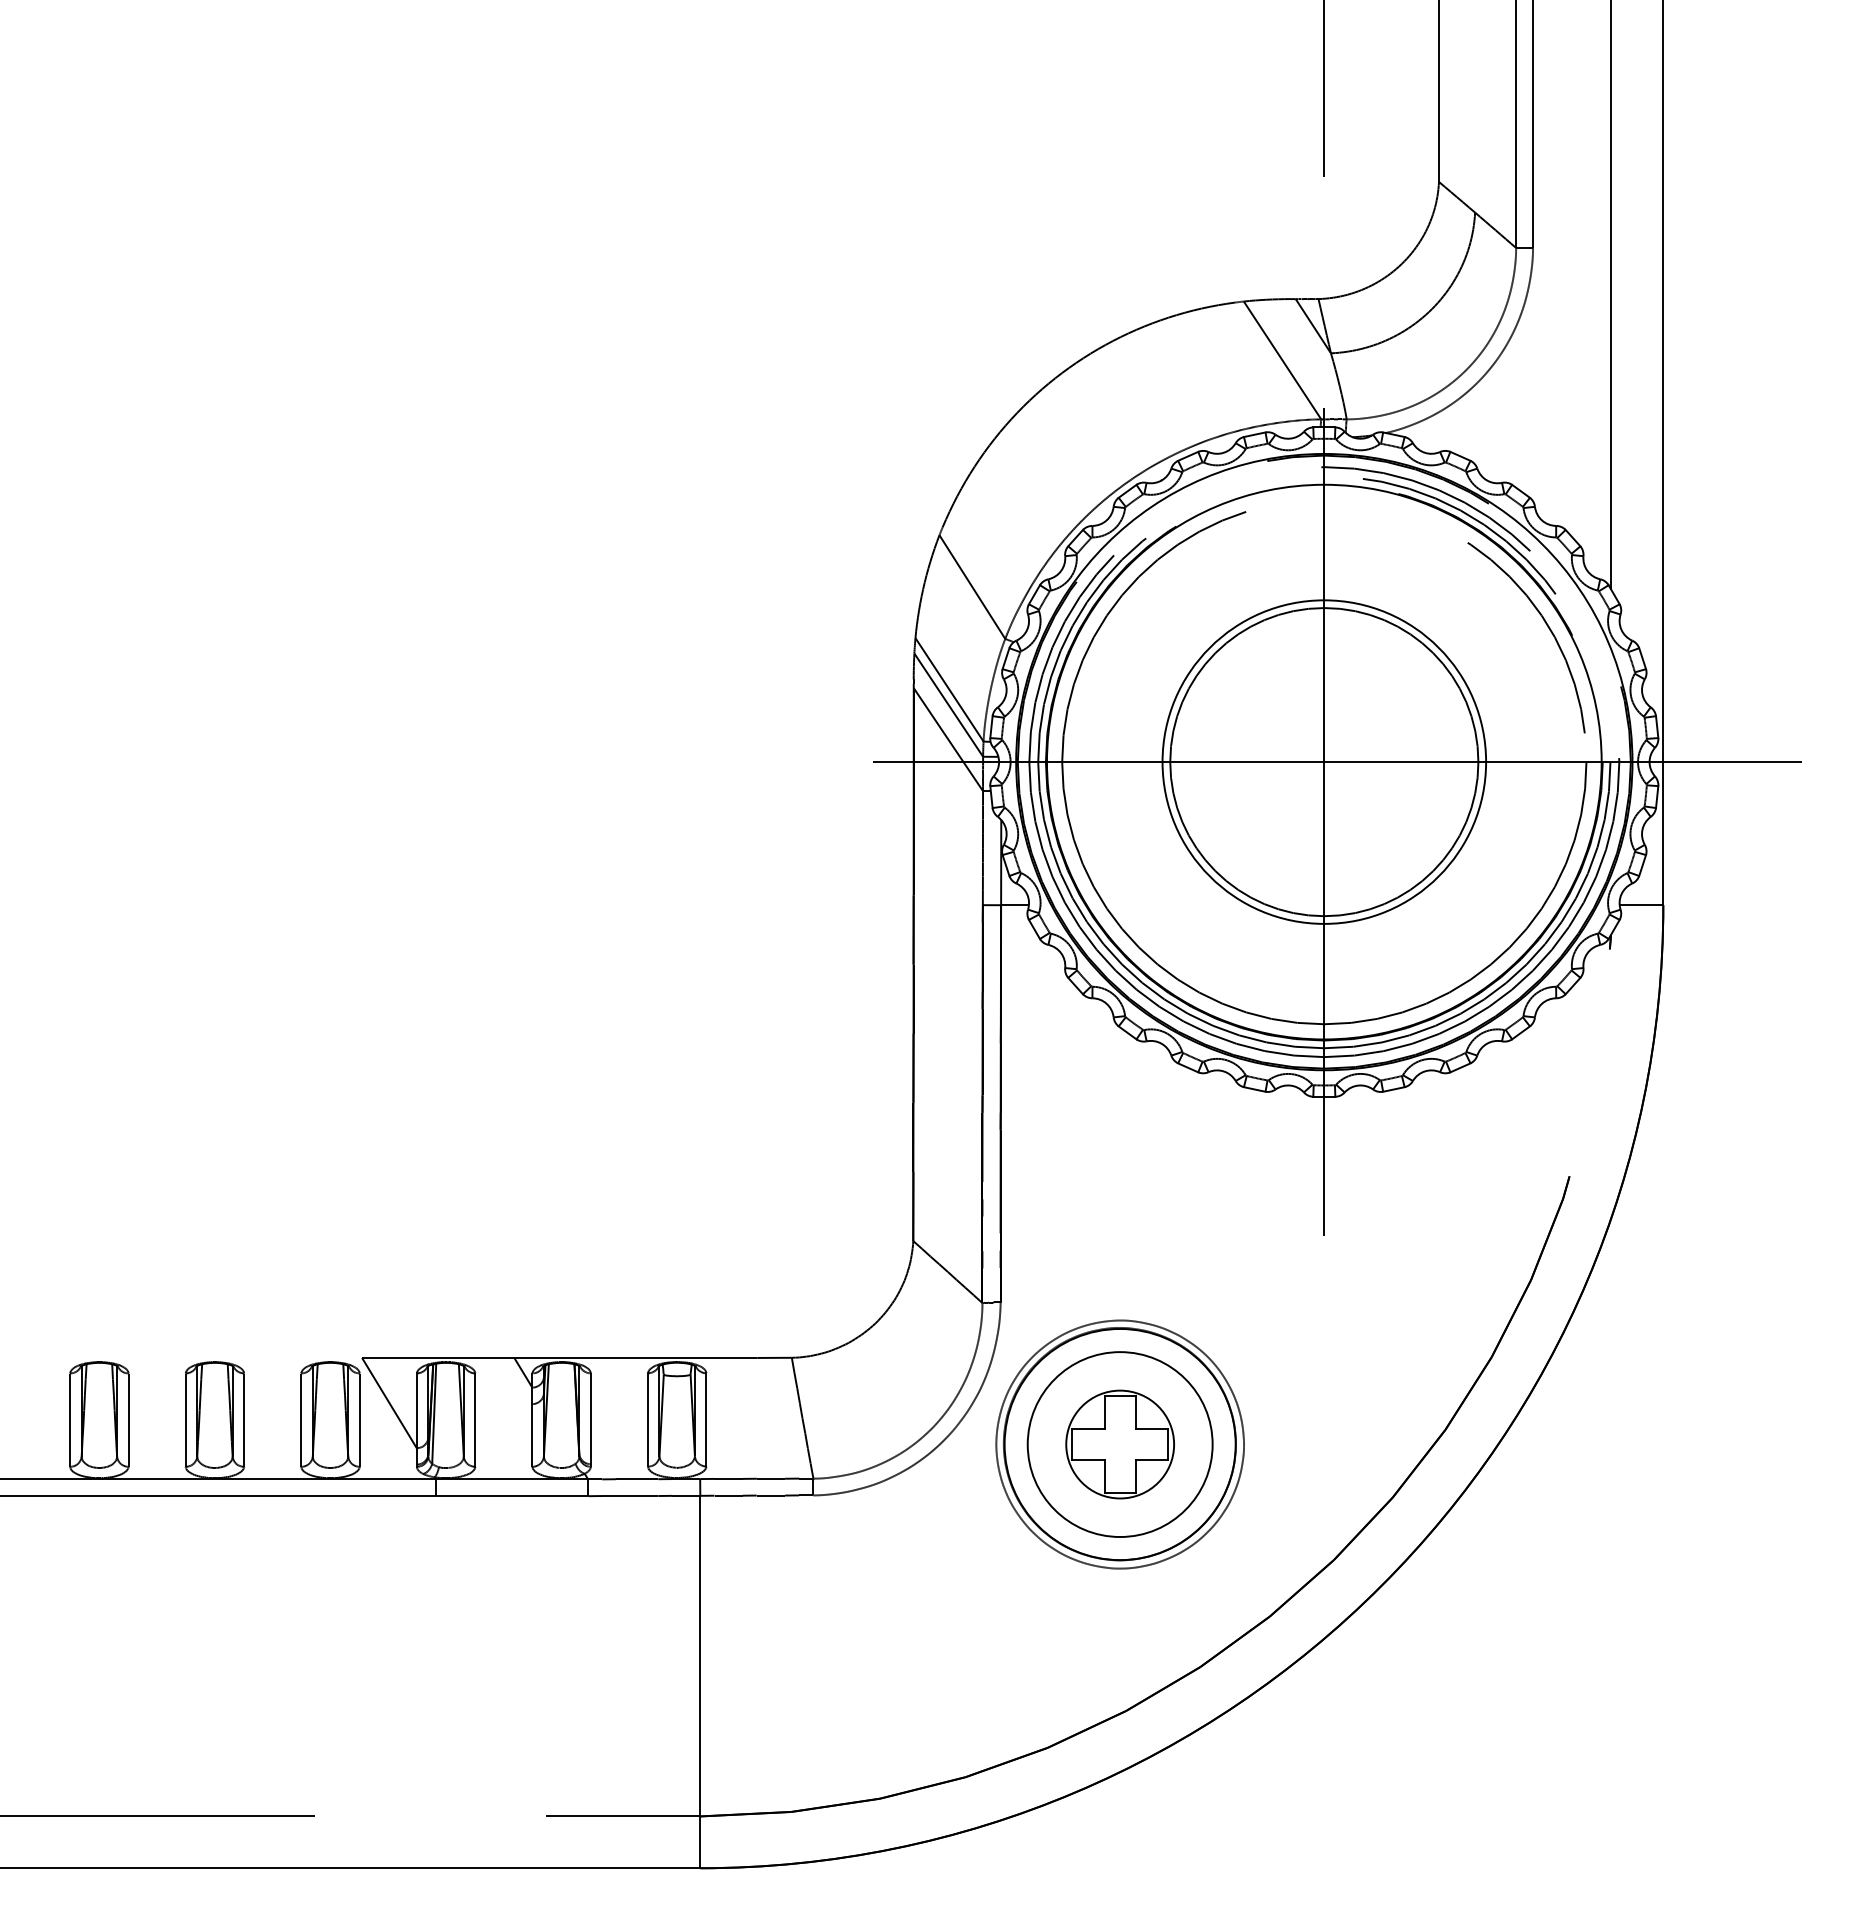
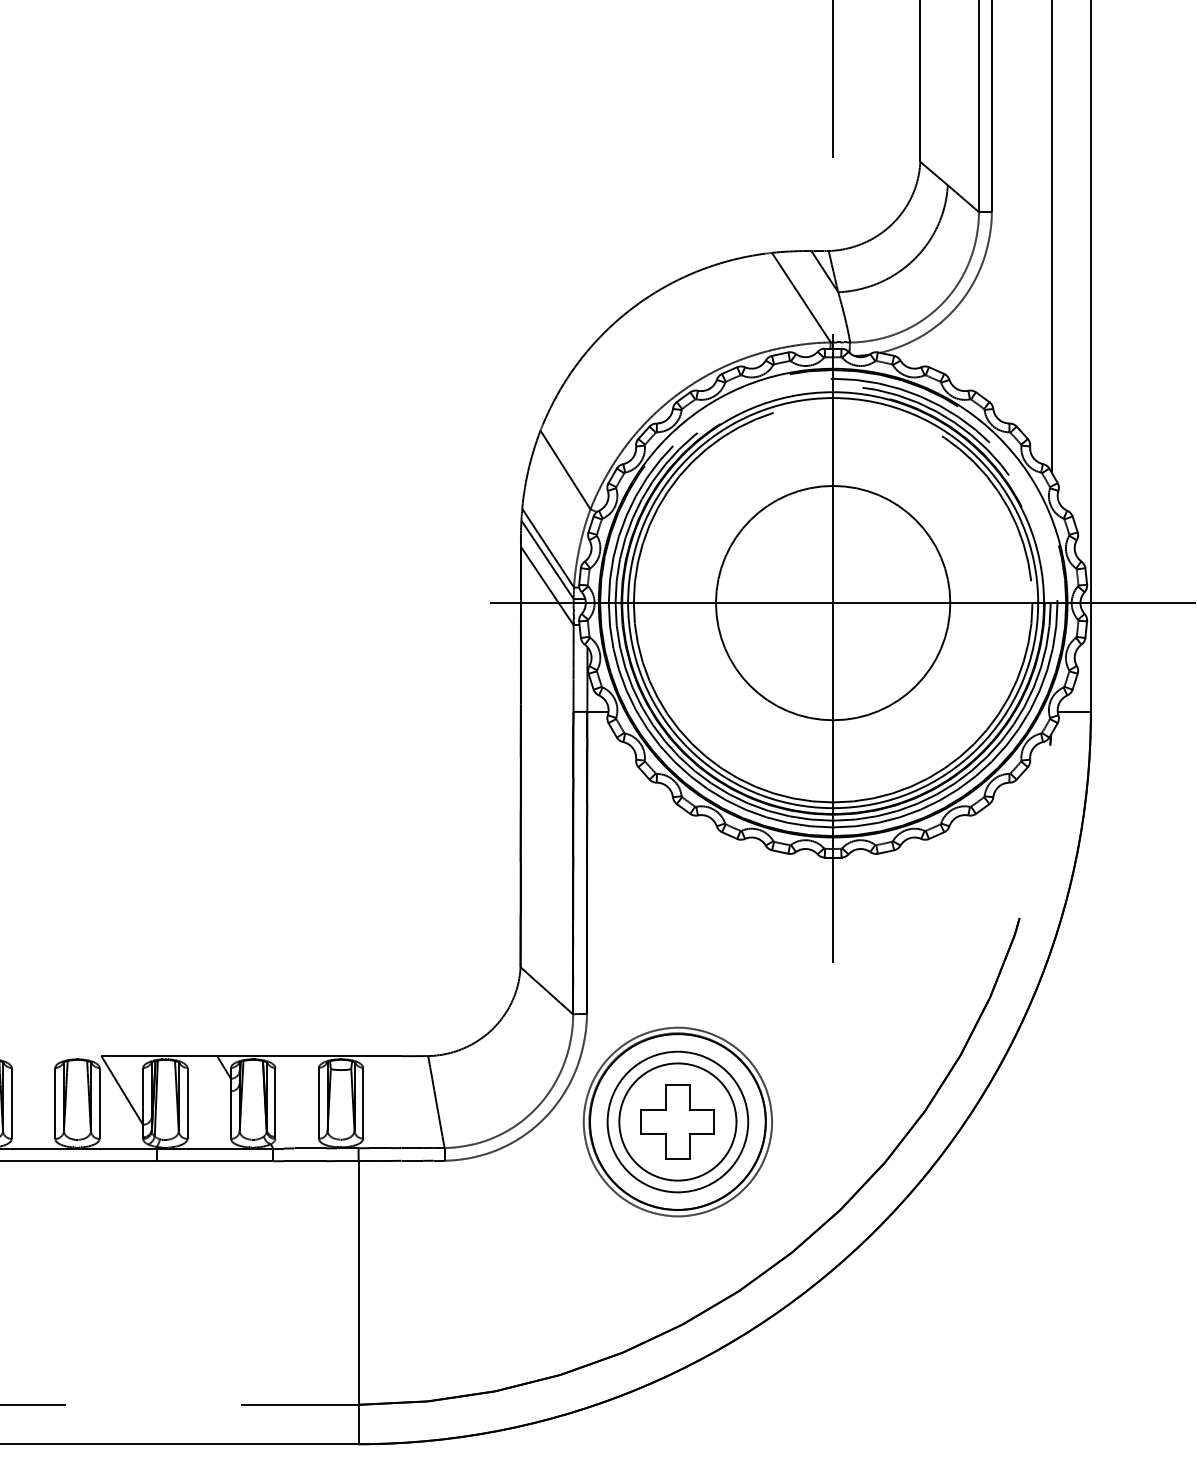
circle: (1323, 761) -> (832, 602), size x1.67
circle: (1120, 1444) -> (678, 1121), size x1.43

